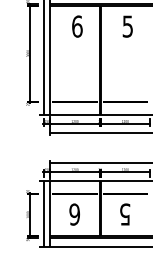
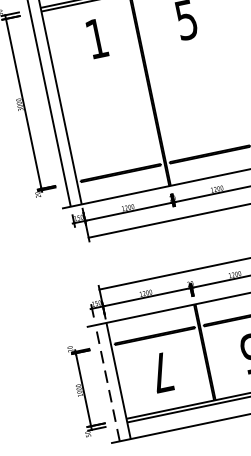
text: (77, 26) -> (97, 38), 6 -> 1
line: (44, 214) -> (108, 383), solid -> dashed
text: (74, 214) -> (161, 372), 6 -> 7

